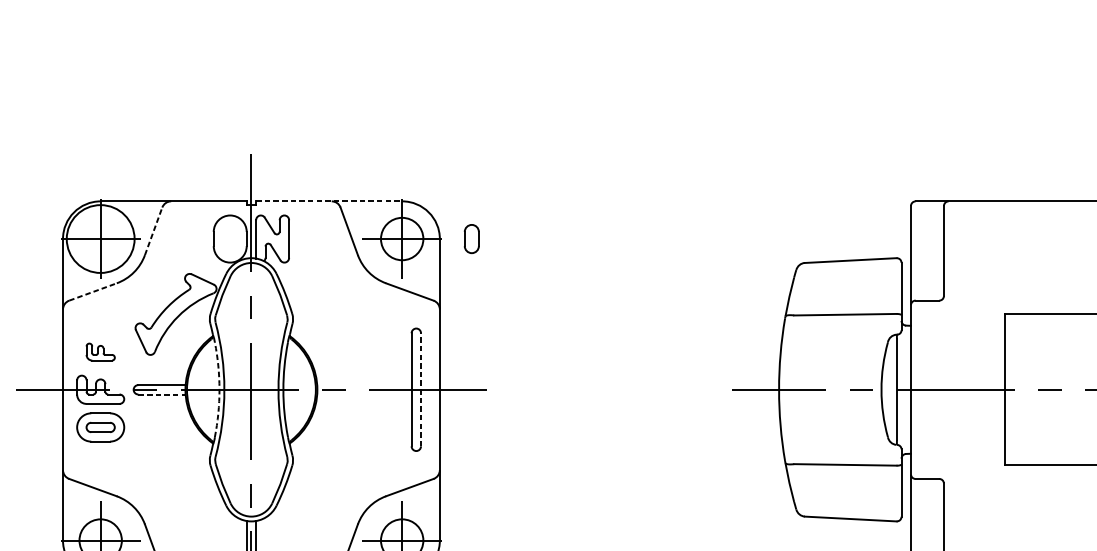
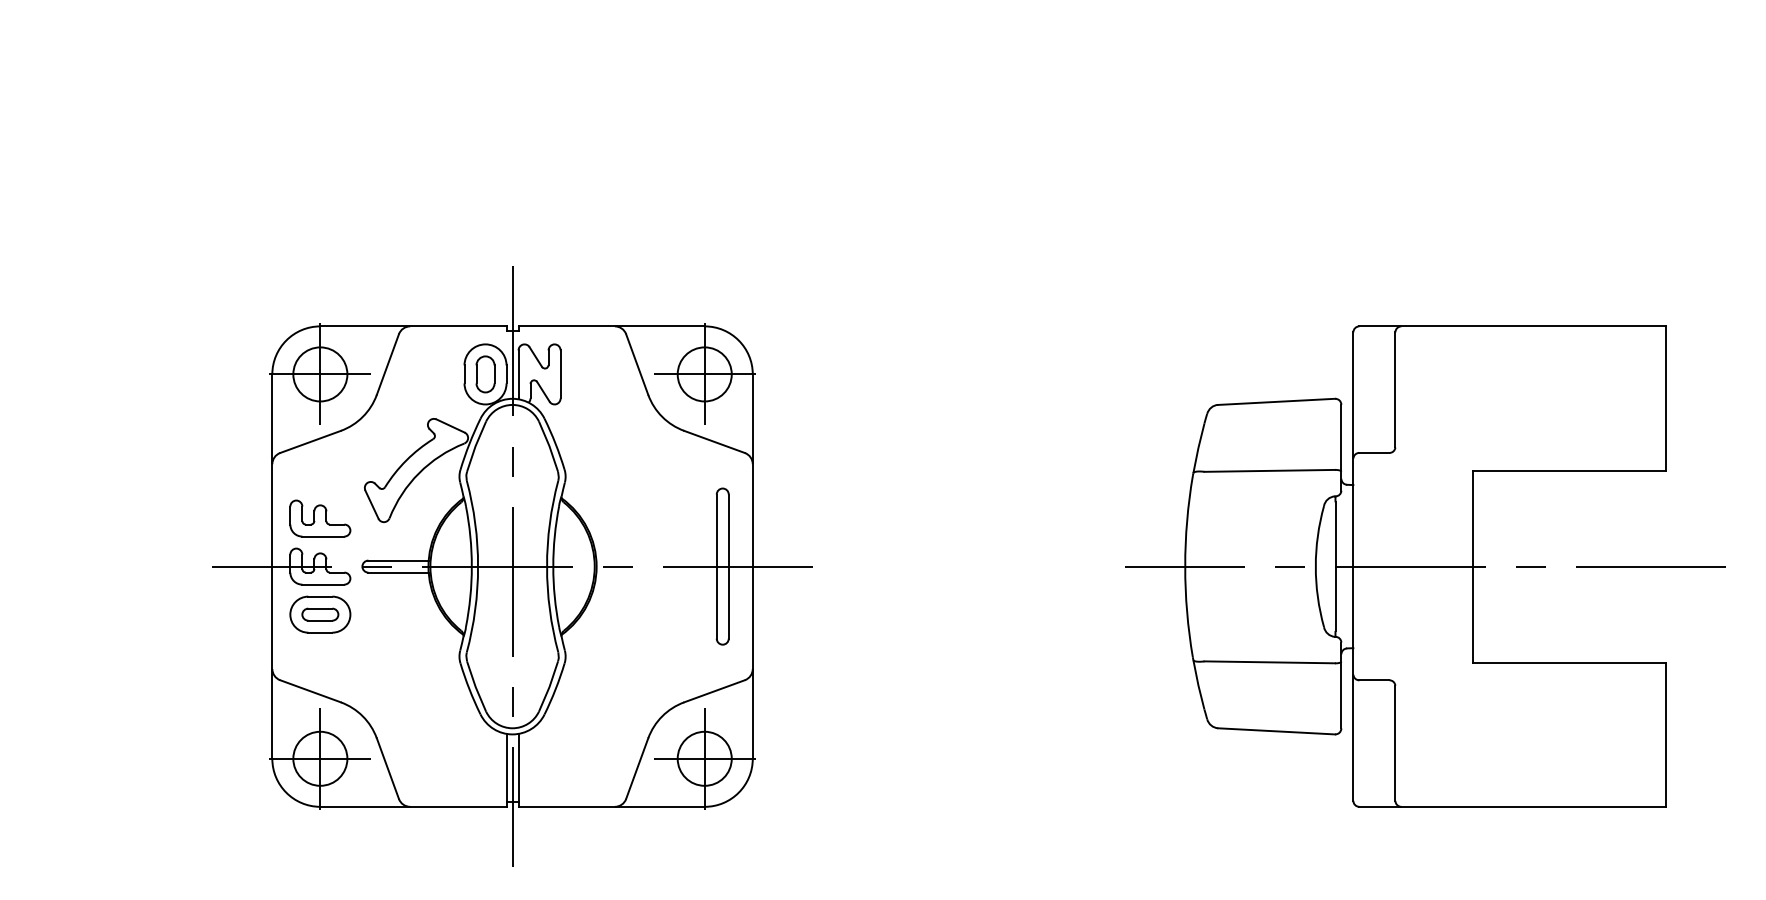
line: (329, 201) -> (612, 326), dashed -> solid
line: (154, 231) -> (388, 364), dashed -> solid
circle: (100, 239) -> (320, 374), size x0.62
part: (471, 239) -> (485, 374), moved
line: (93, 291) -> (311, 441), dashed -> solid
part: (100, 352) -> (320, 518), size x1.67
arc: (219, 389) -> (471, 566), dashed -> solid
line: (420, 389) -> (728, 566), dashed -> solid
line: (162, 394) -> (399, 572), dashed -> solid

